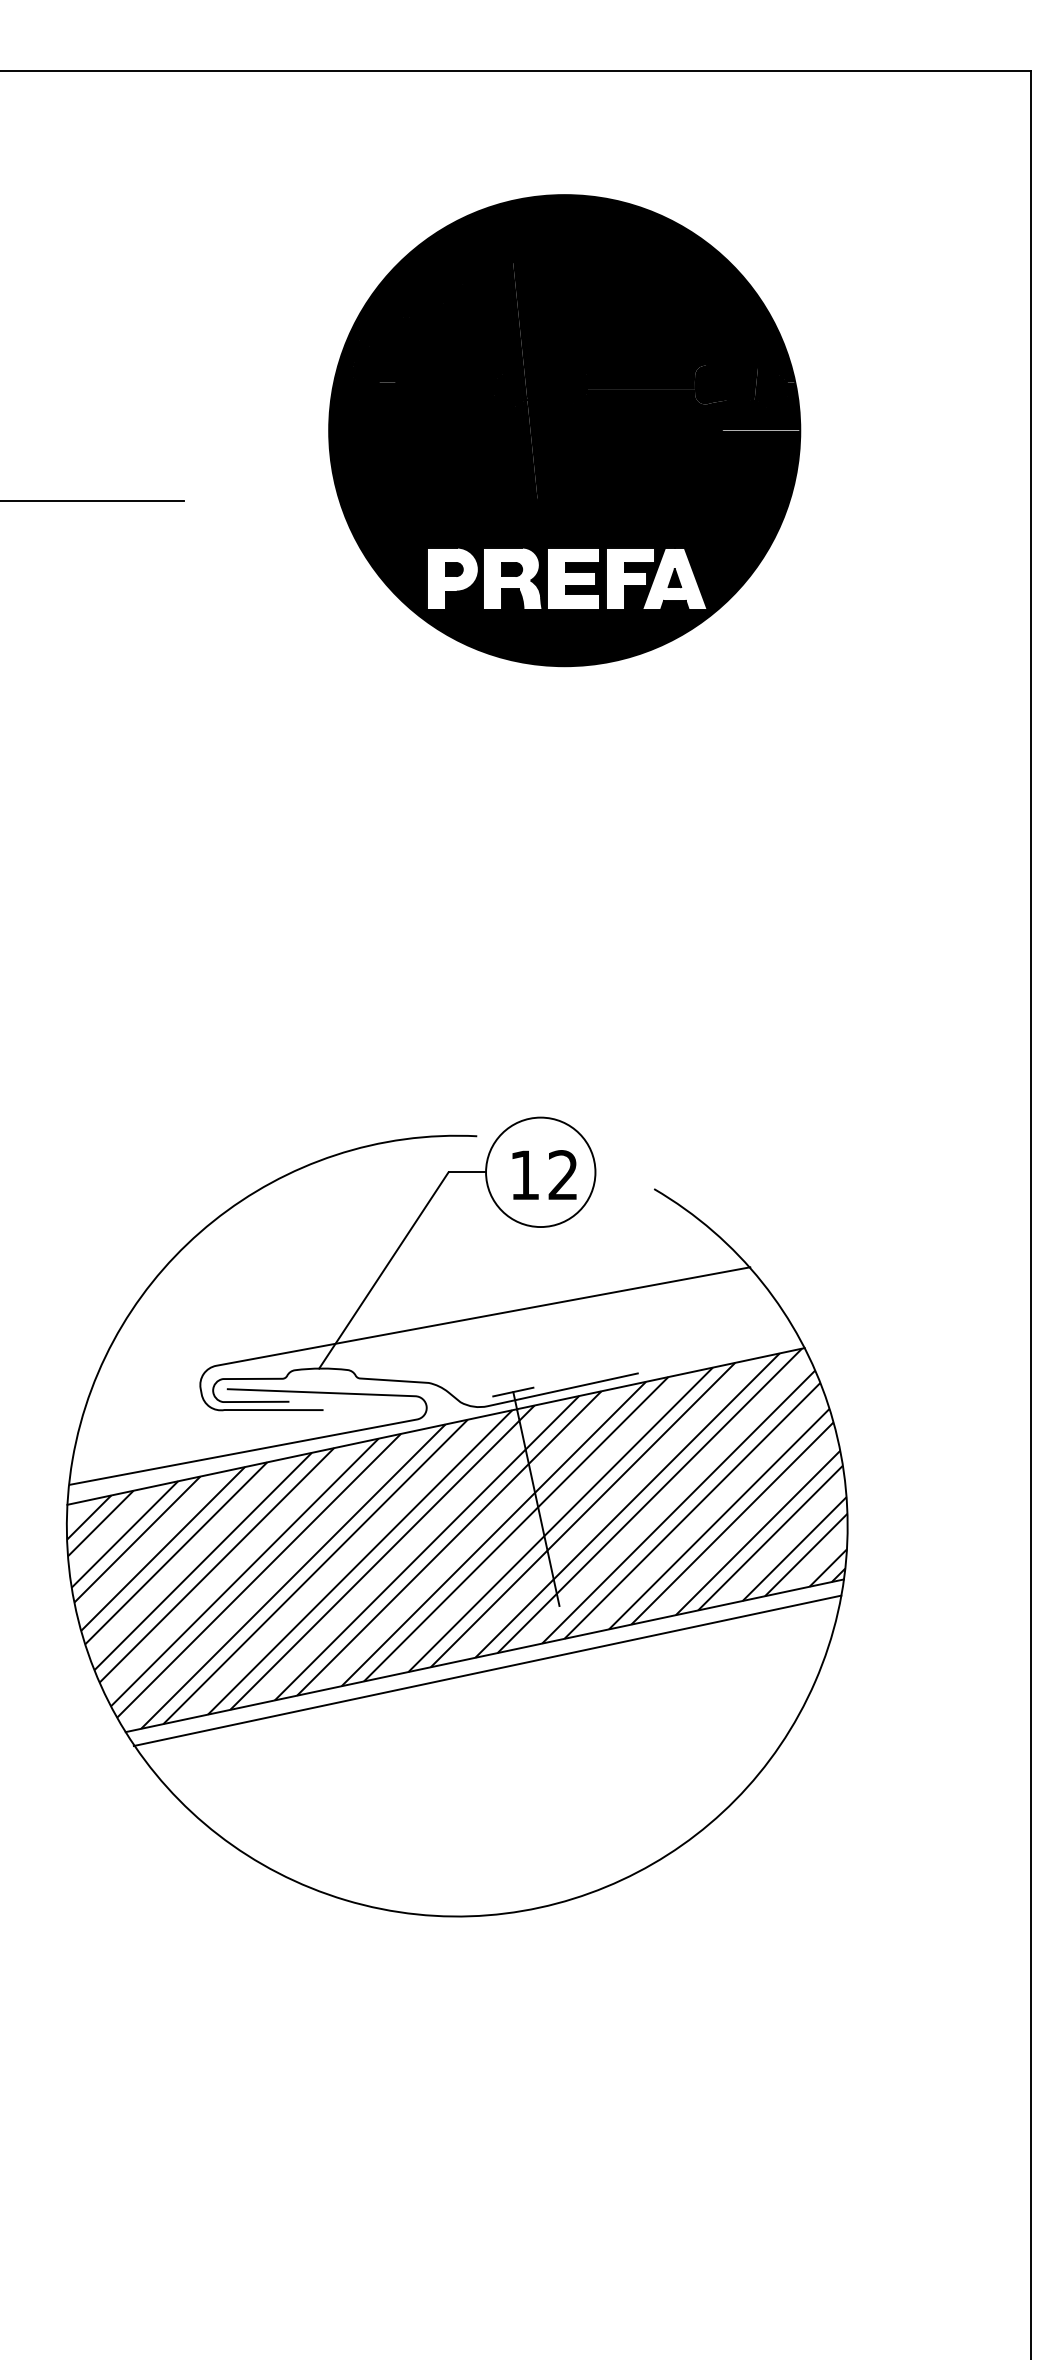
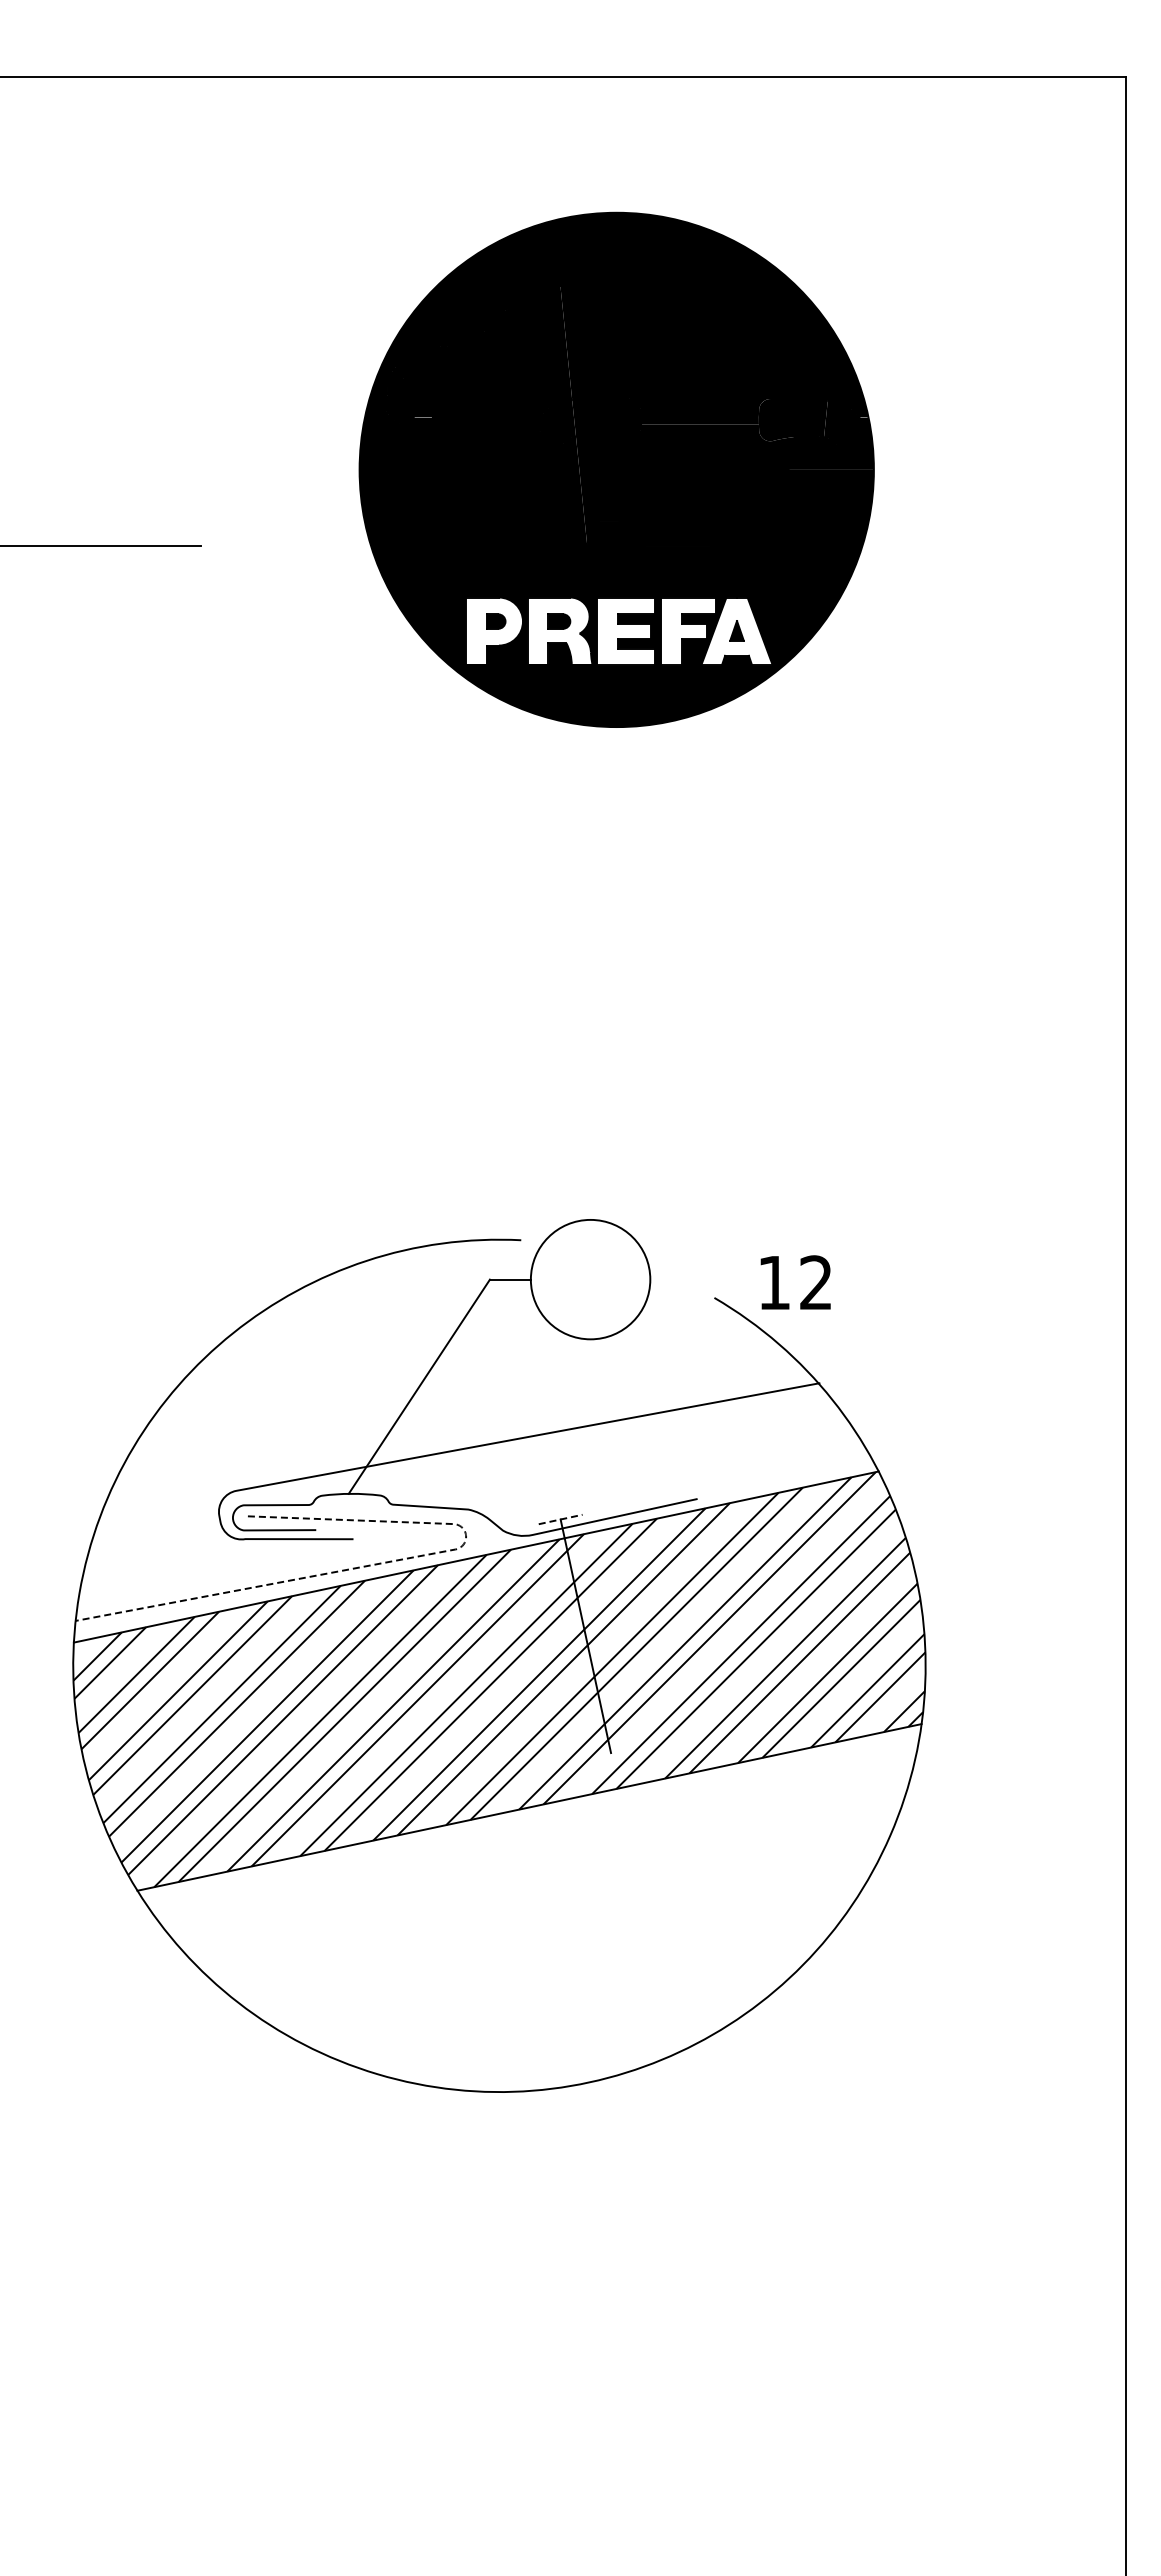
text: (544, 1174) -> (795, 1282), moved
line: (514, 1392) -> (561, 1519), solid -> dashed
line: (364, 1429) -> (398, 1560), solid -> dashed
line: (487, 1670) -> (532, 1823), removed

